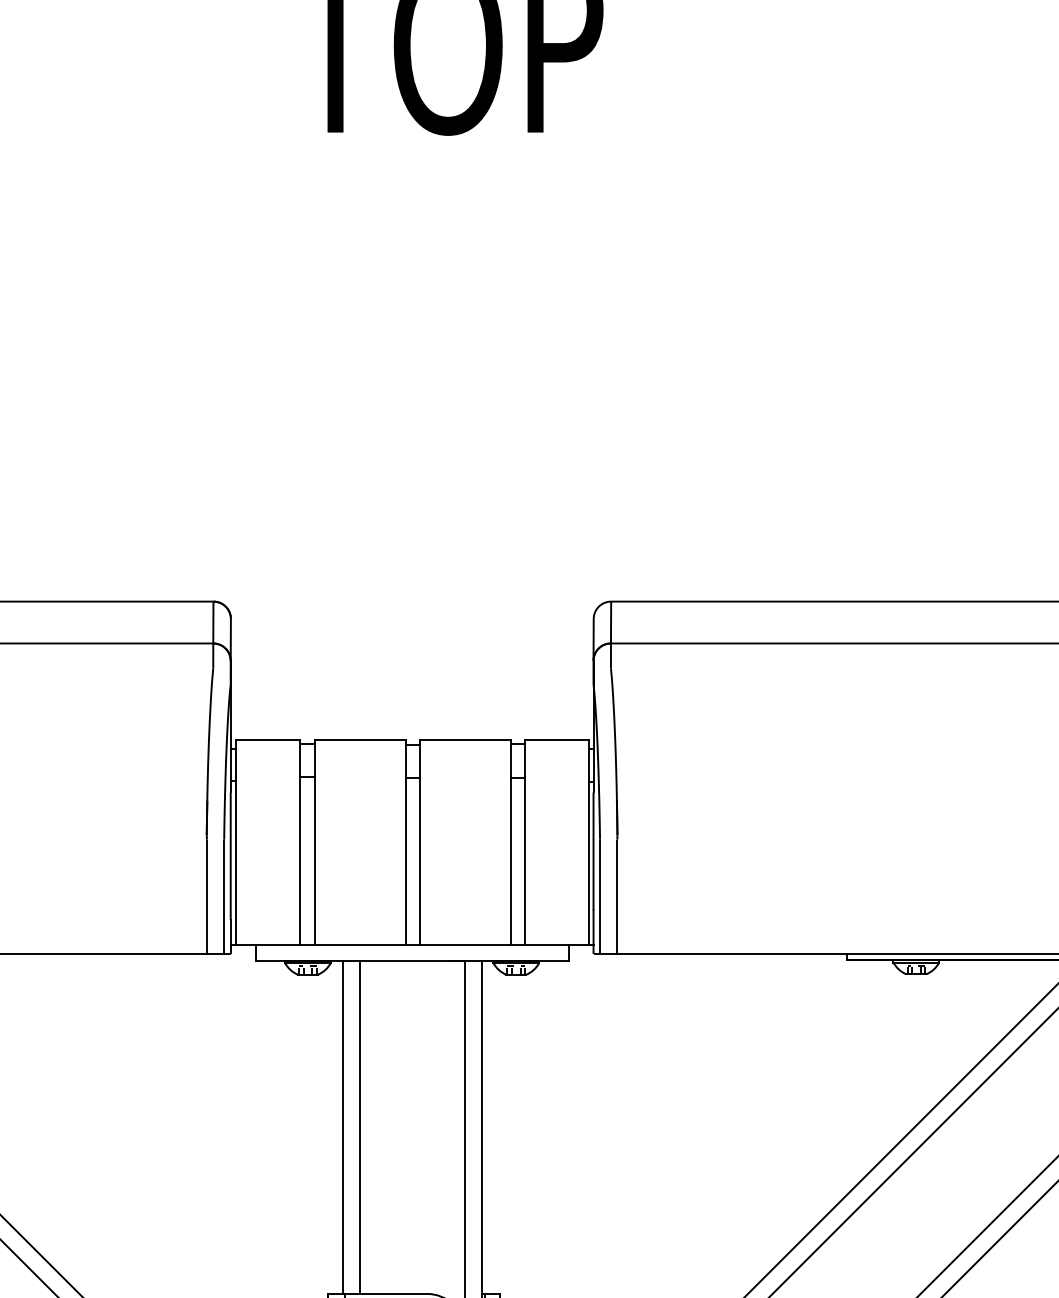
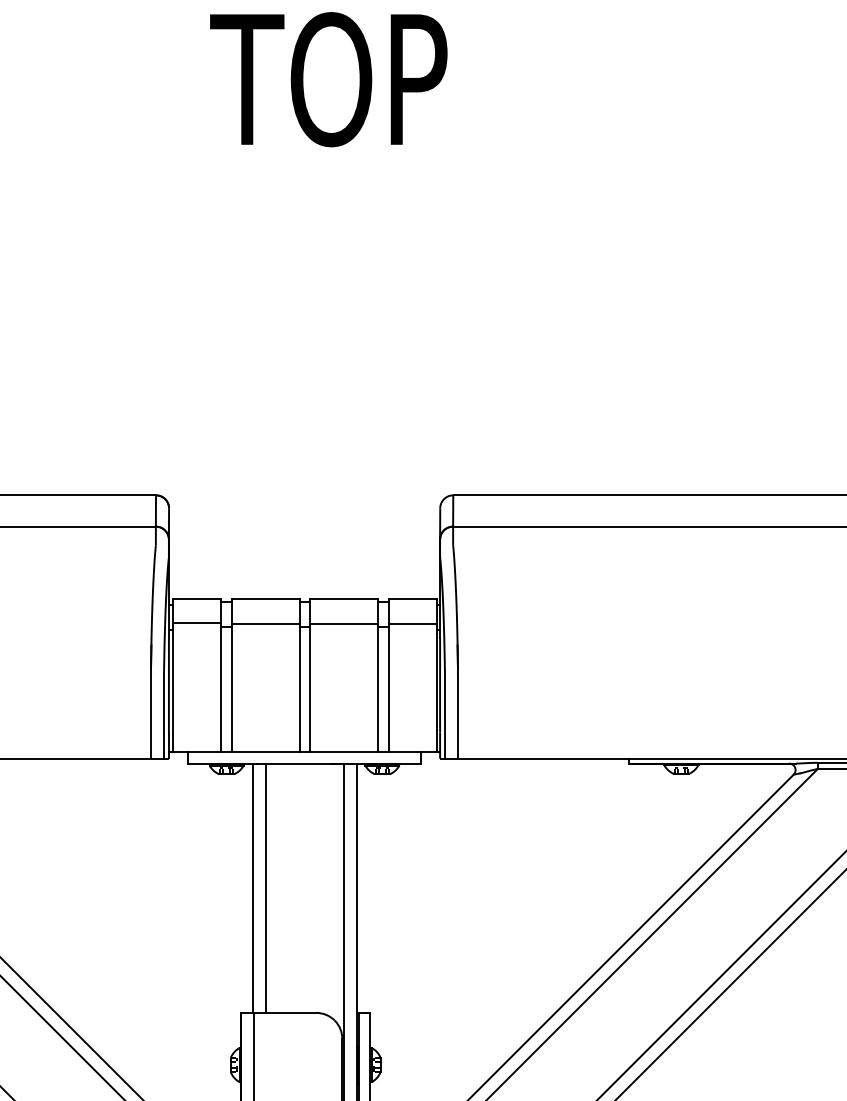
line: (267, 773) -> (196, 623), added
line: (359, 773) -> (265, 623), added
line: (465, 773) -> (344, 623), added
line: (557, 773) -> (413, 623), added

